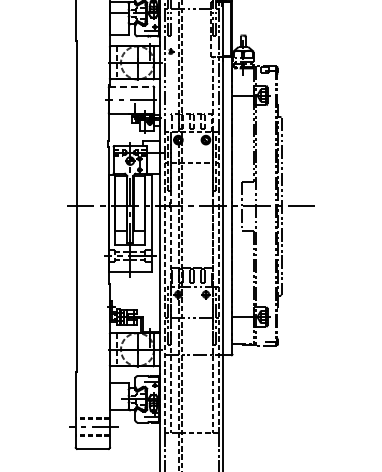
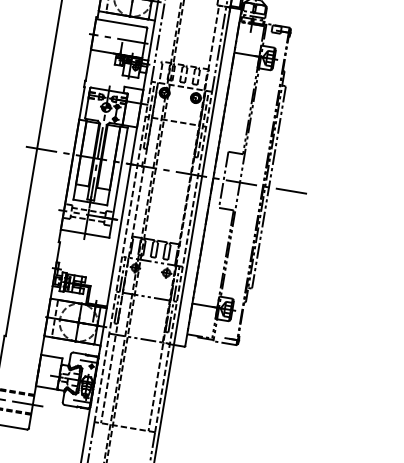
line: (131, 86) -> (121, 23), dashed -> solid

